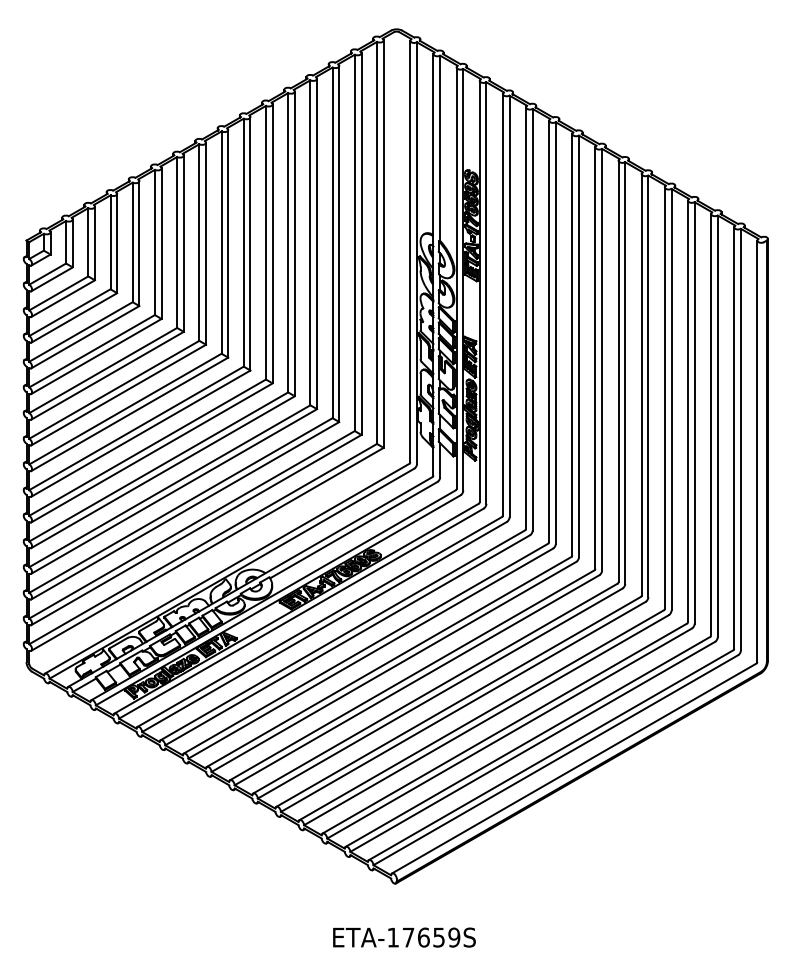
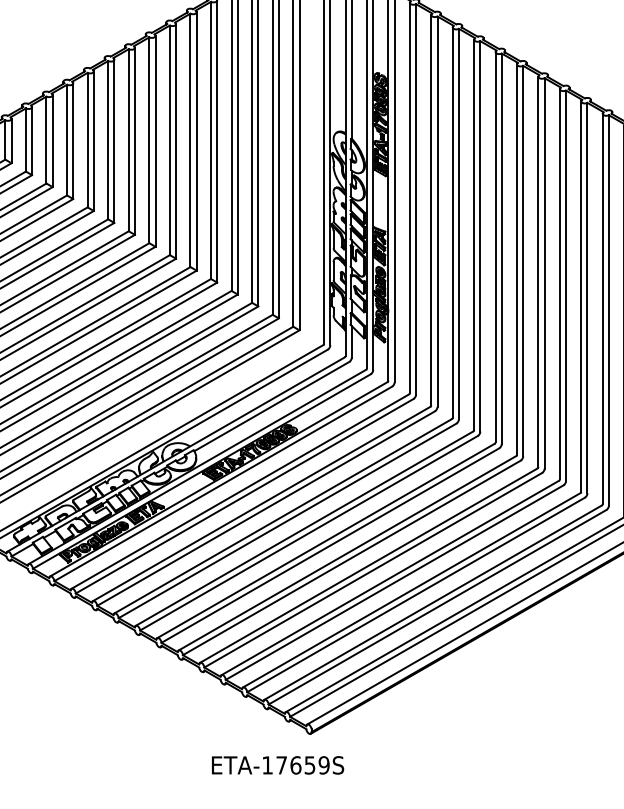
text: (404, 937) -> (278, 765), moved

